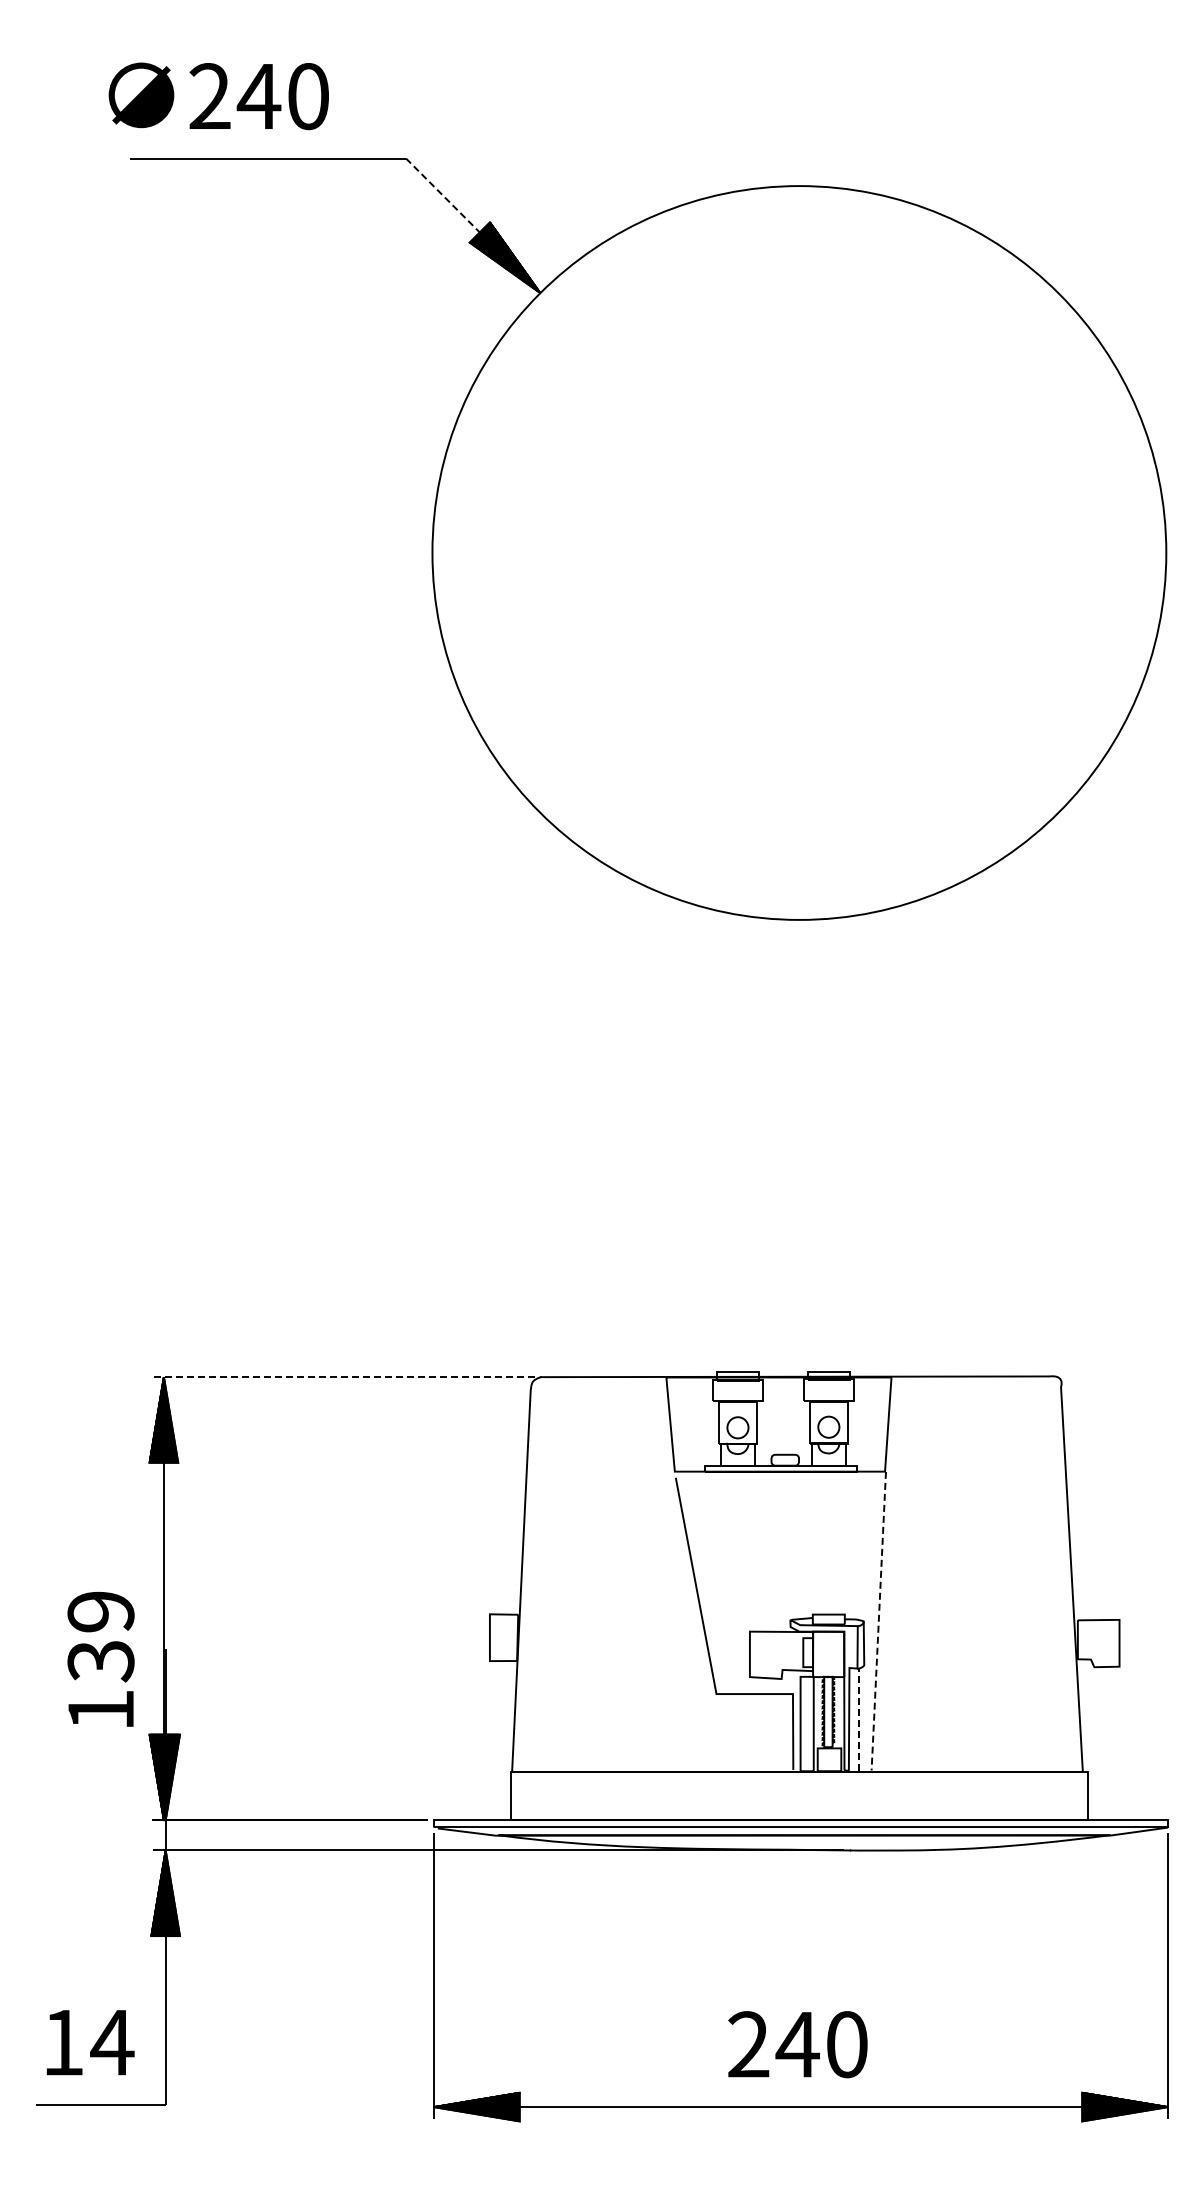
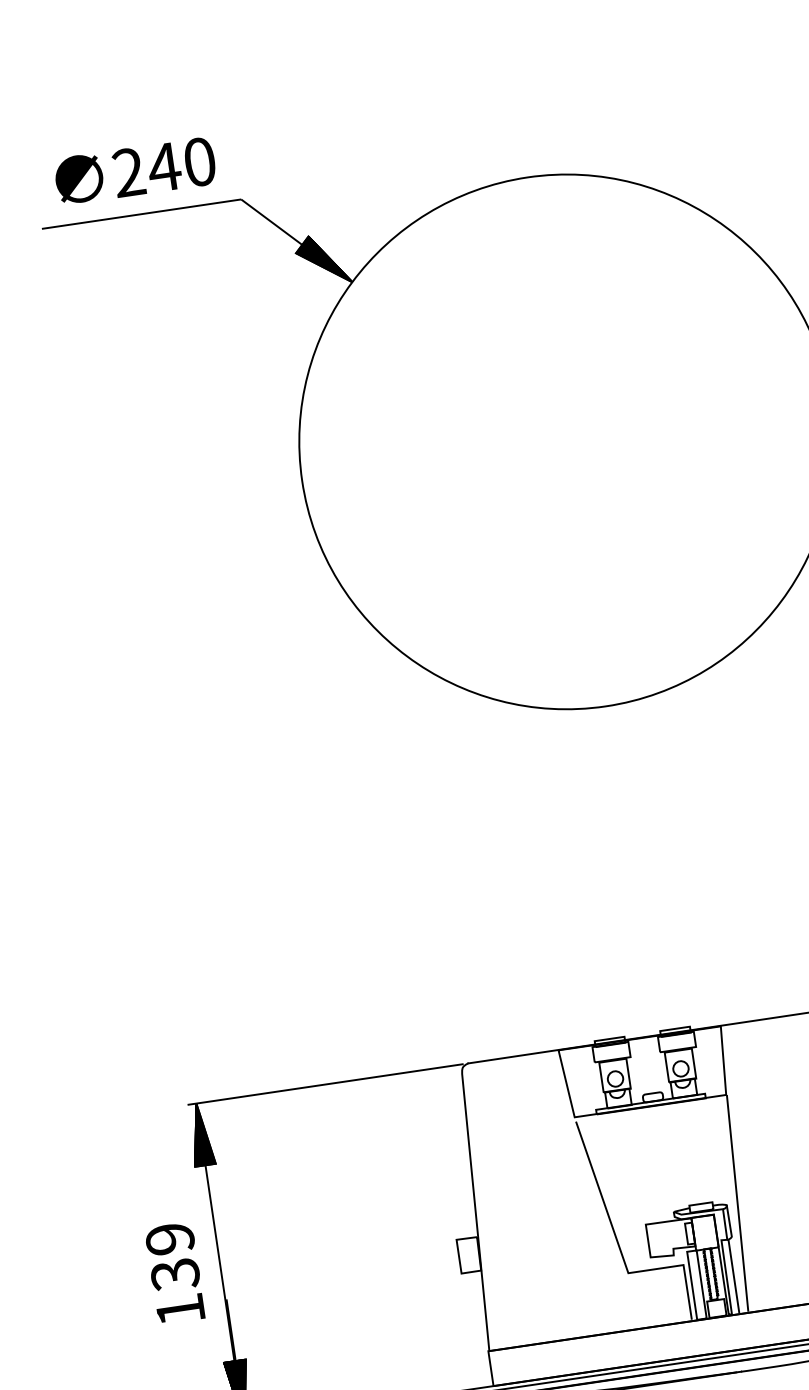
text: (218, 96) -> (135, 171), moved
line: (443, 195) -> (272, 222), dashed -> solid
line: (343, 1377) -> (325, 1084), dashed -> solid
line: (878, 1621) -> (737, 1203), dashed -> solid
text: (100, 1659) -> (174, 1273), moved
line: (859, 1719) -> (734, 1276), dashed -> solid

